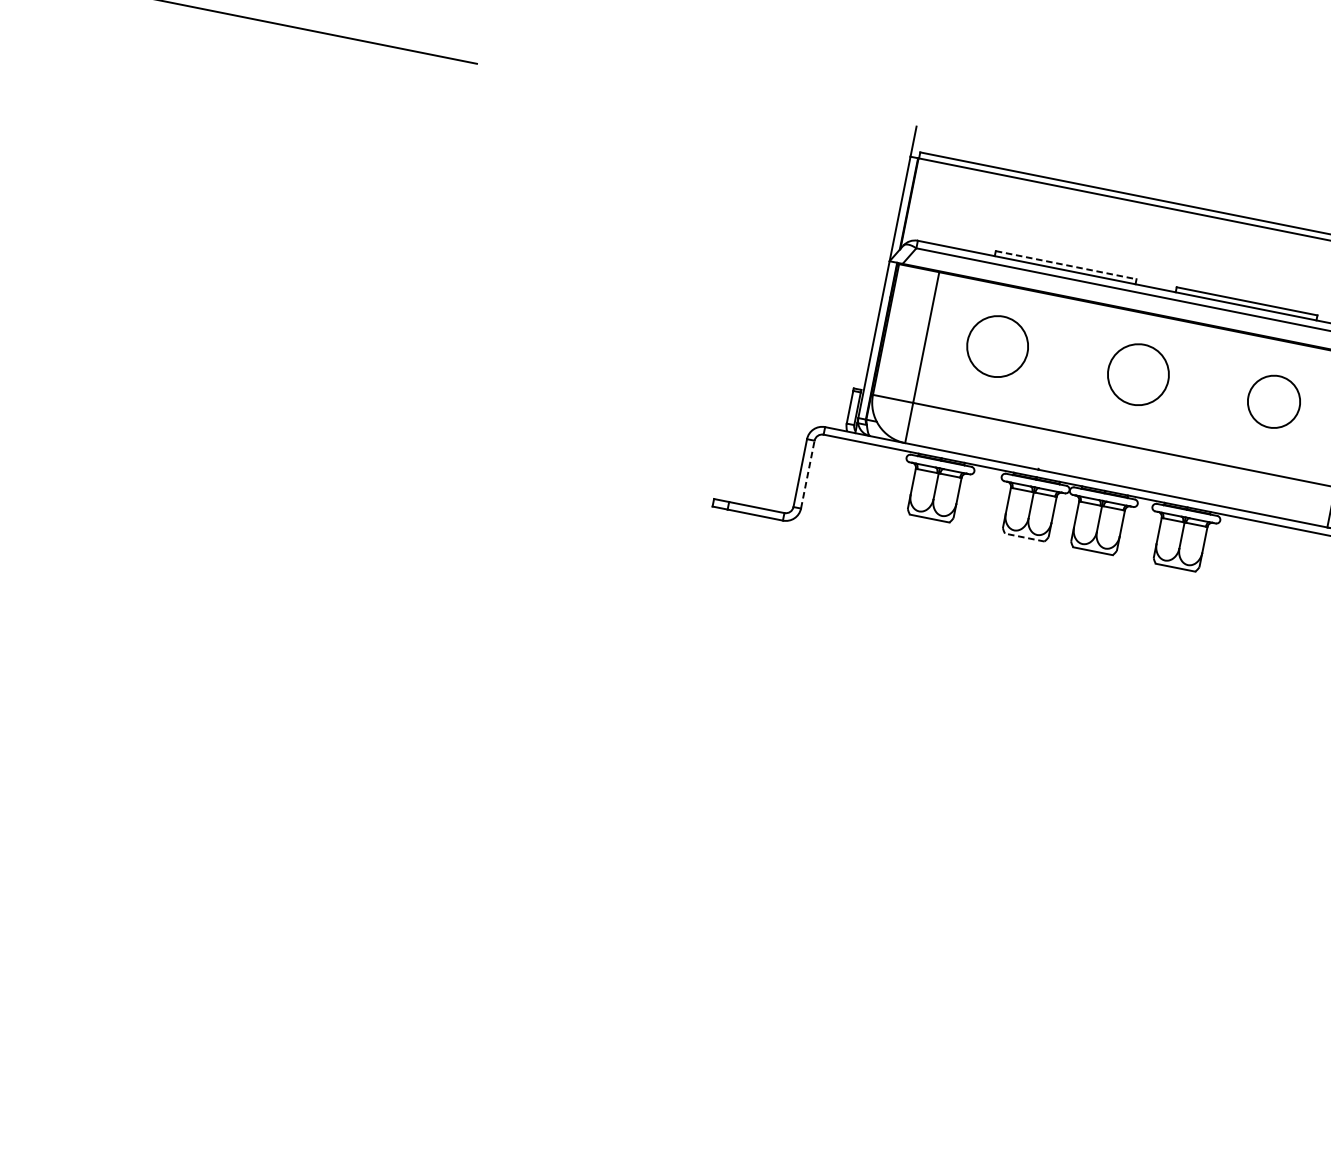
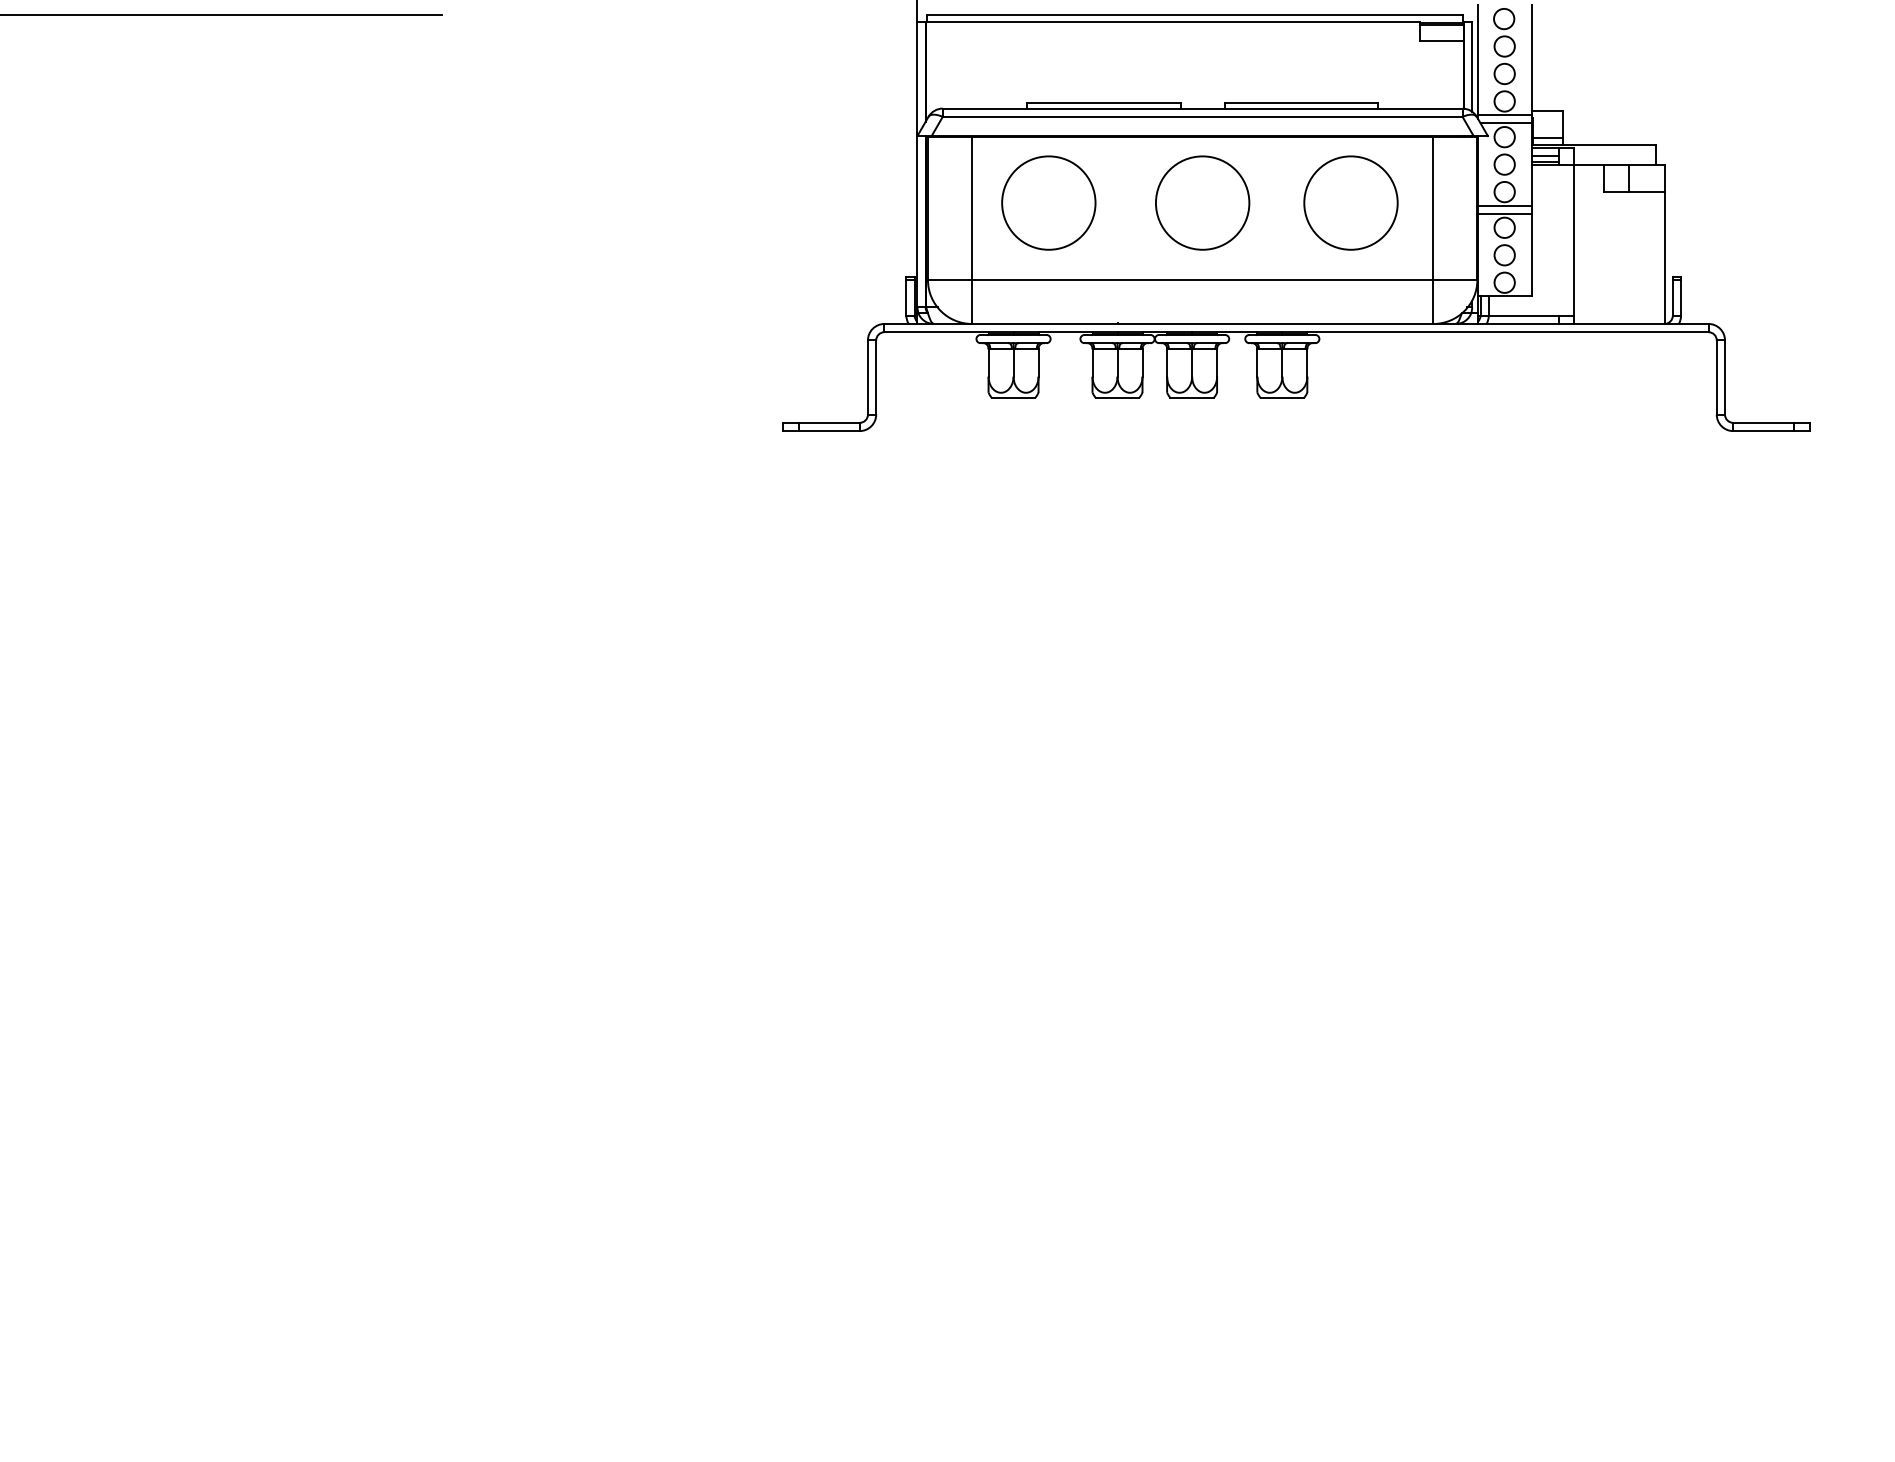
line: (1065, 265) -> (1103, 103), dashed -> solid
circle: (997, 346) -> (1048, 202), size x1.43
circle: (1138, 374) -> (1202, 202), size x1.43
circle: (1273, 401) -> (1350, 202), size x1.67
line: (808, 474) -> (876, 377), dashed -> solid
line: (1024, 537) -> (1117, 398), dashed -> solid

